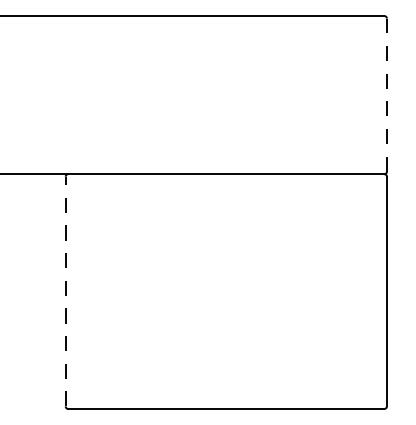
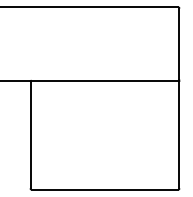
line: (386, 96) -> (179, 44), dashed -> solid
line: (65, 290) -> (30, 134), dashed -> solid

